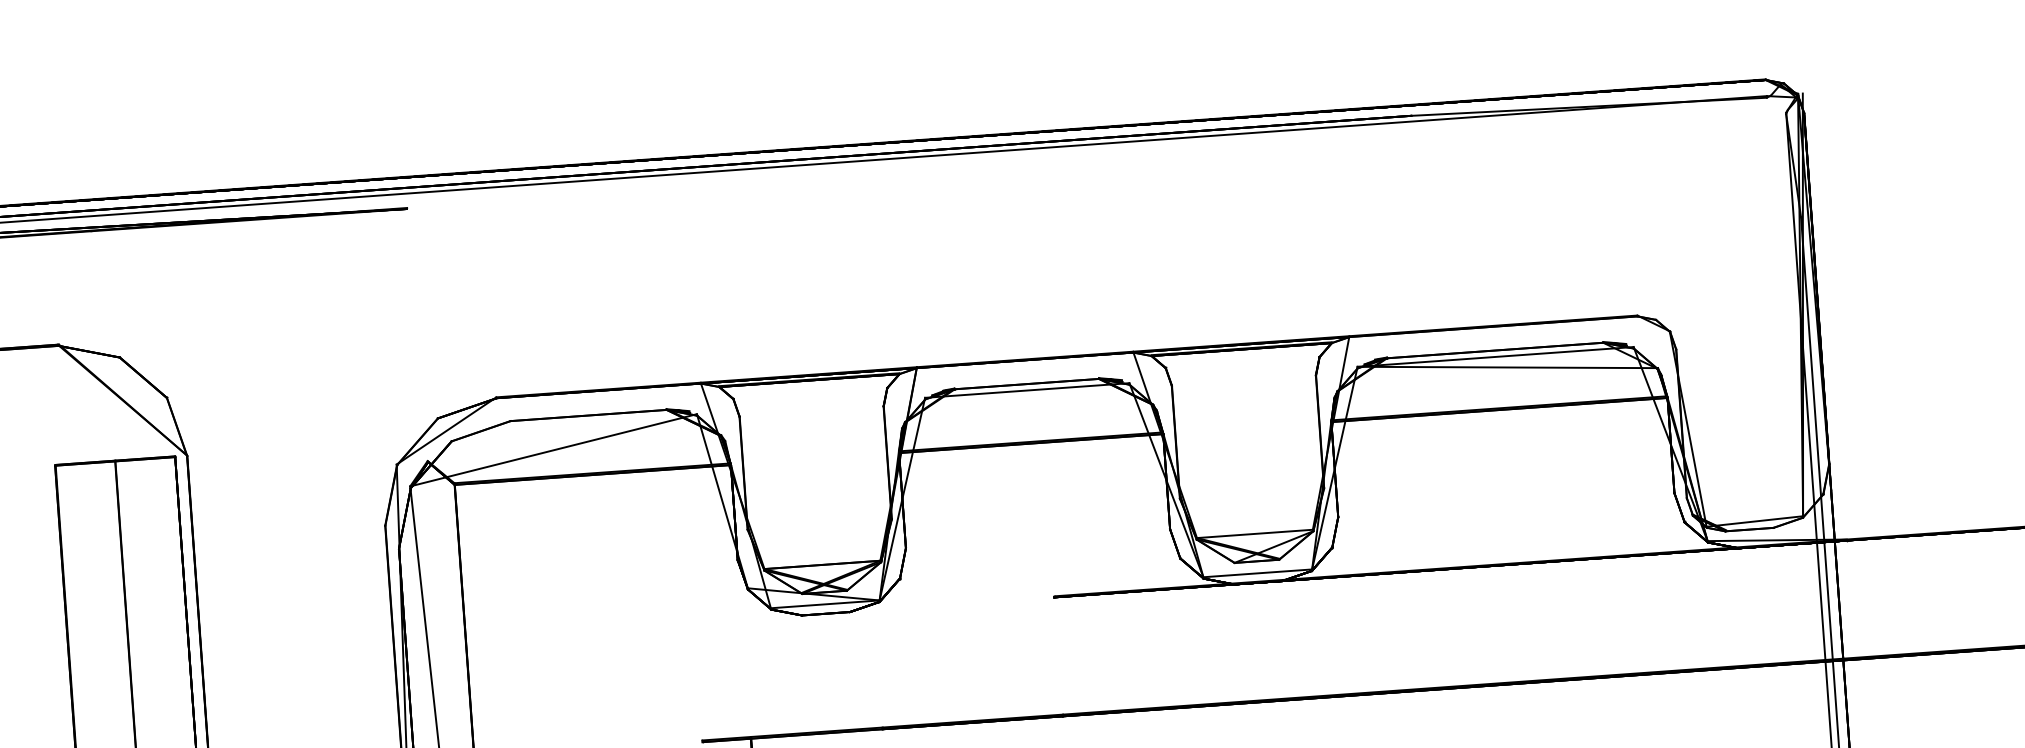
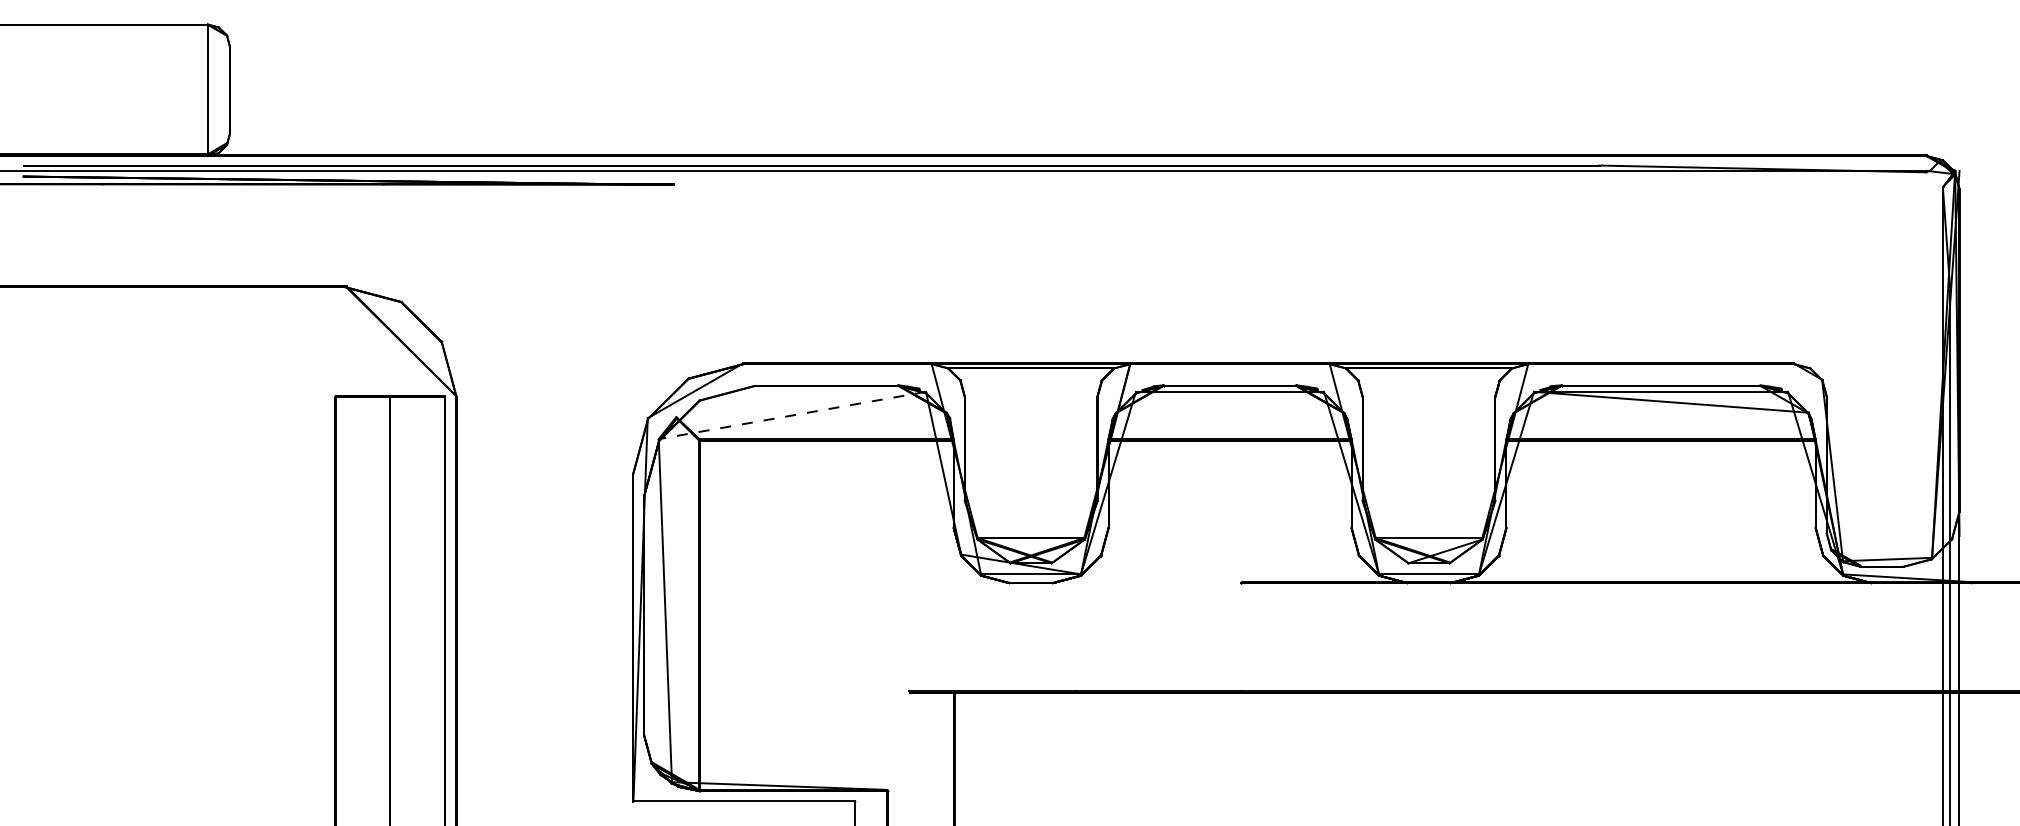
line: (553, 450) -> (792, 415), solid -> dashed

